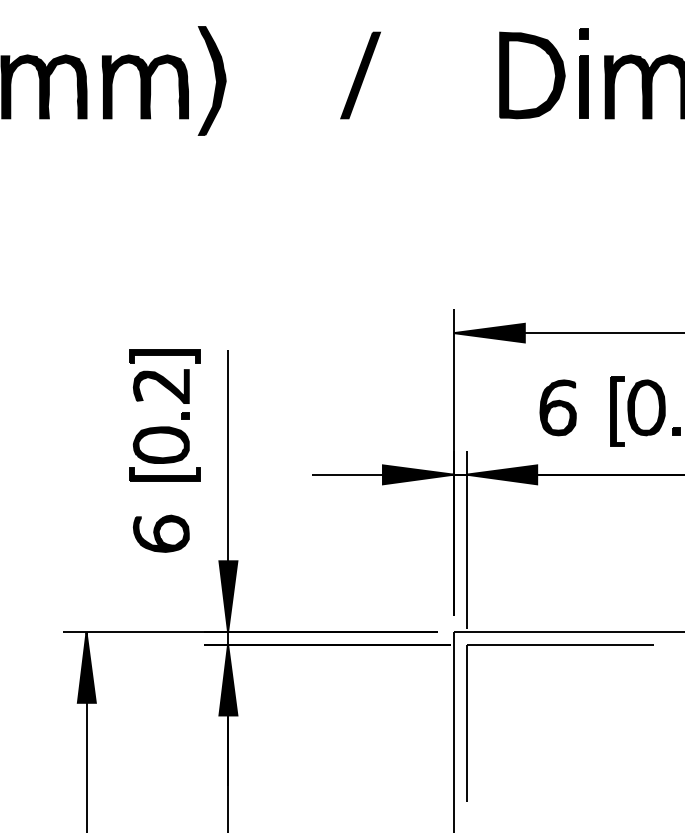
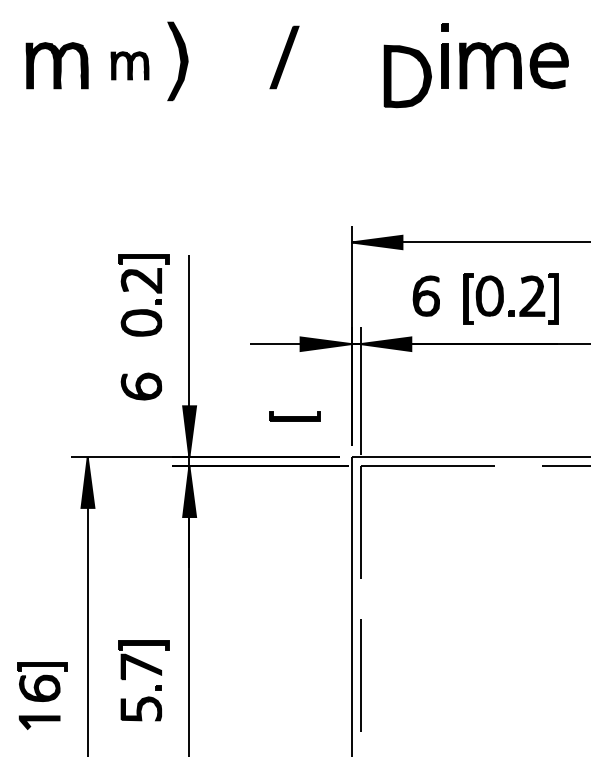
part: (531, 75) -> (407, 76), moved
part: (144, 86) -> (129, 65), size x0.6
part: (164, 475) -> (294, 416), moved

